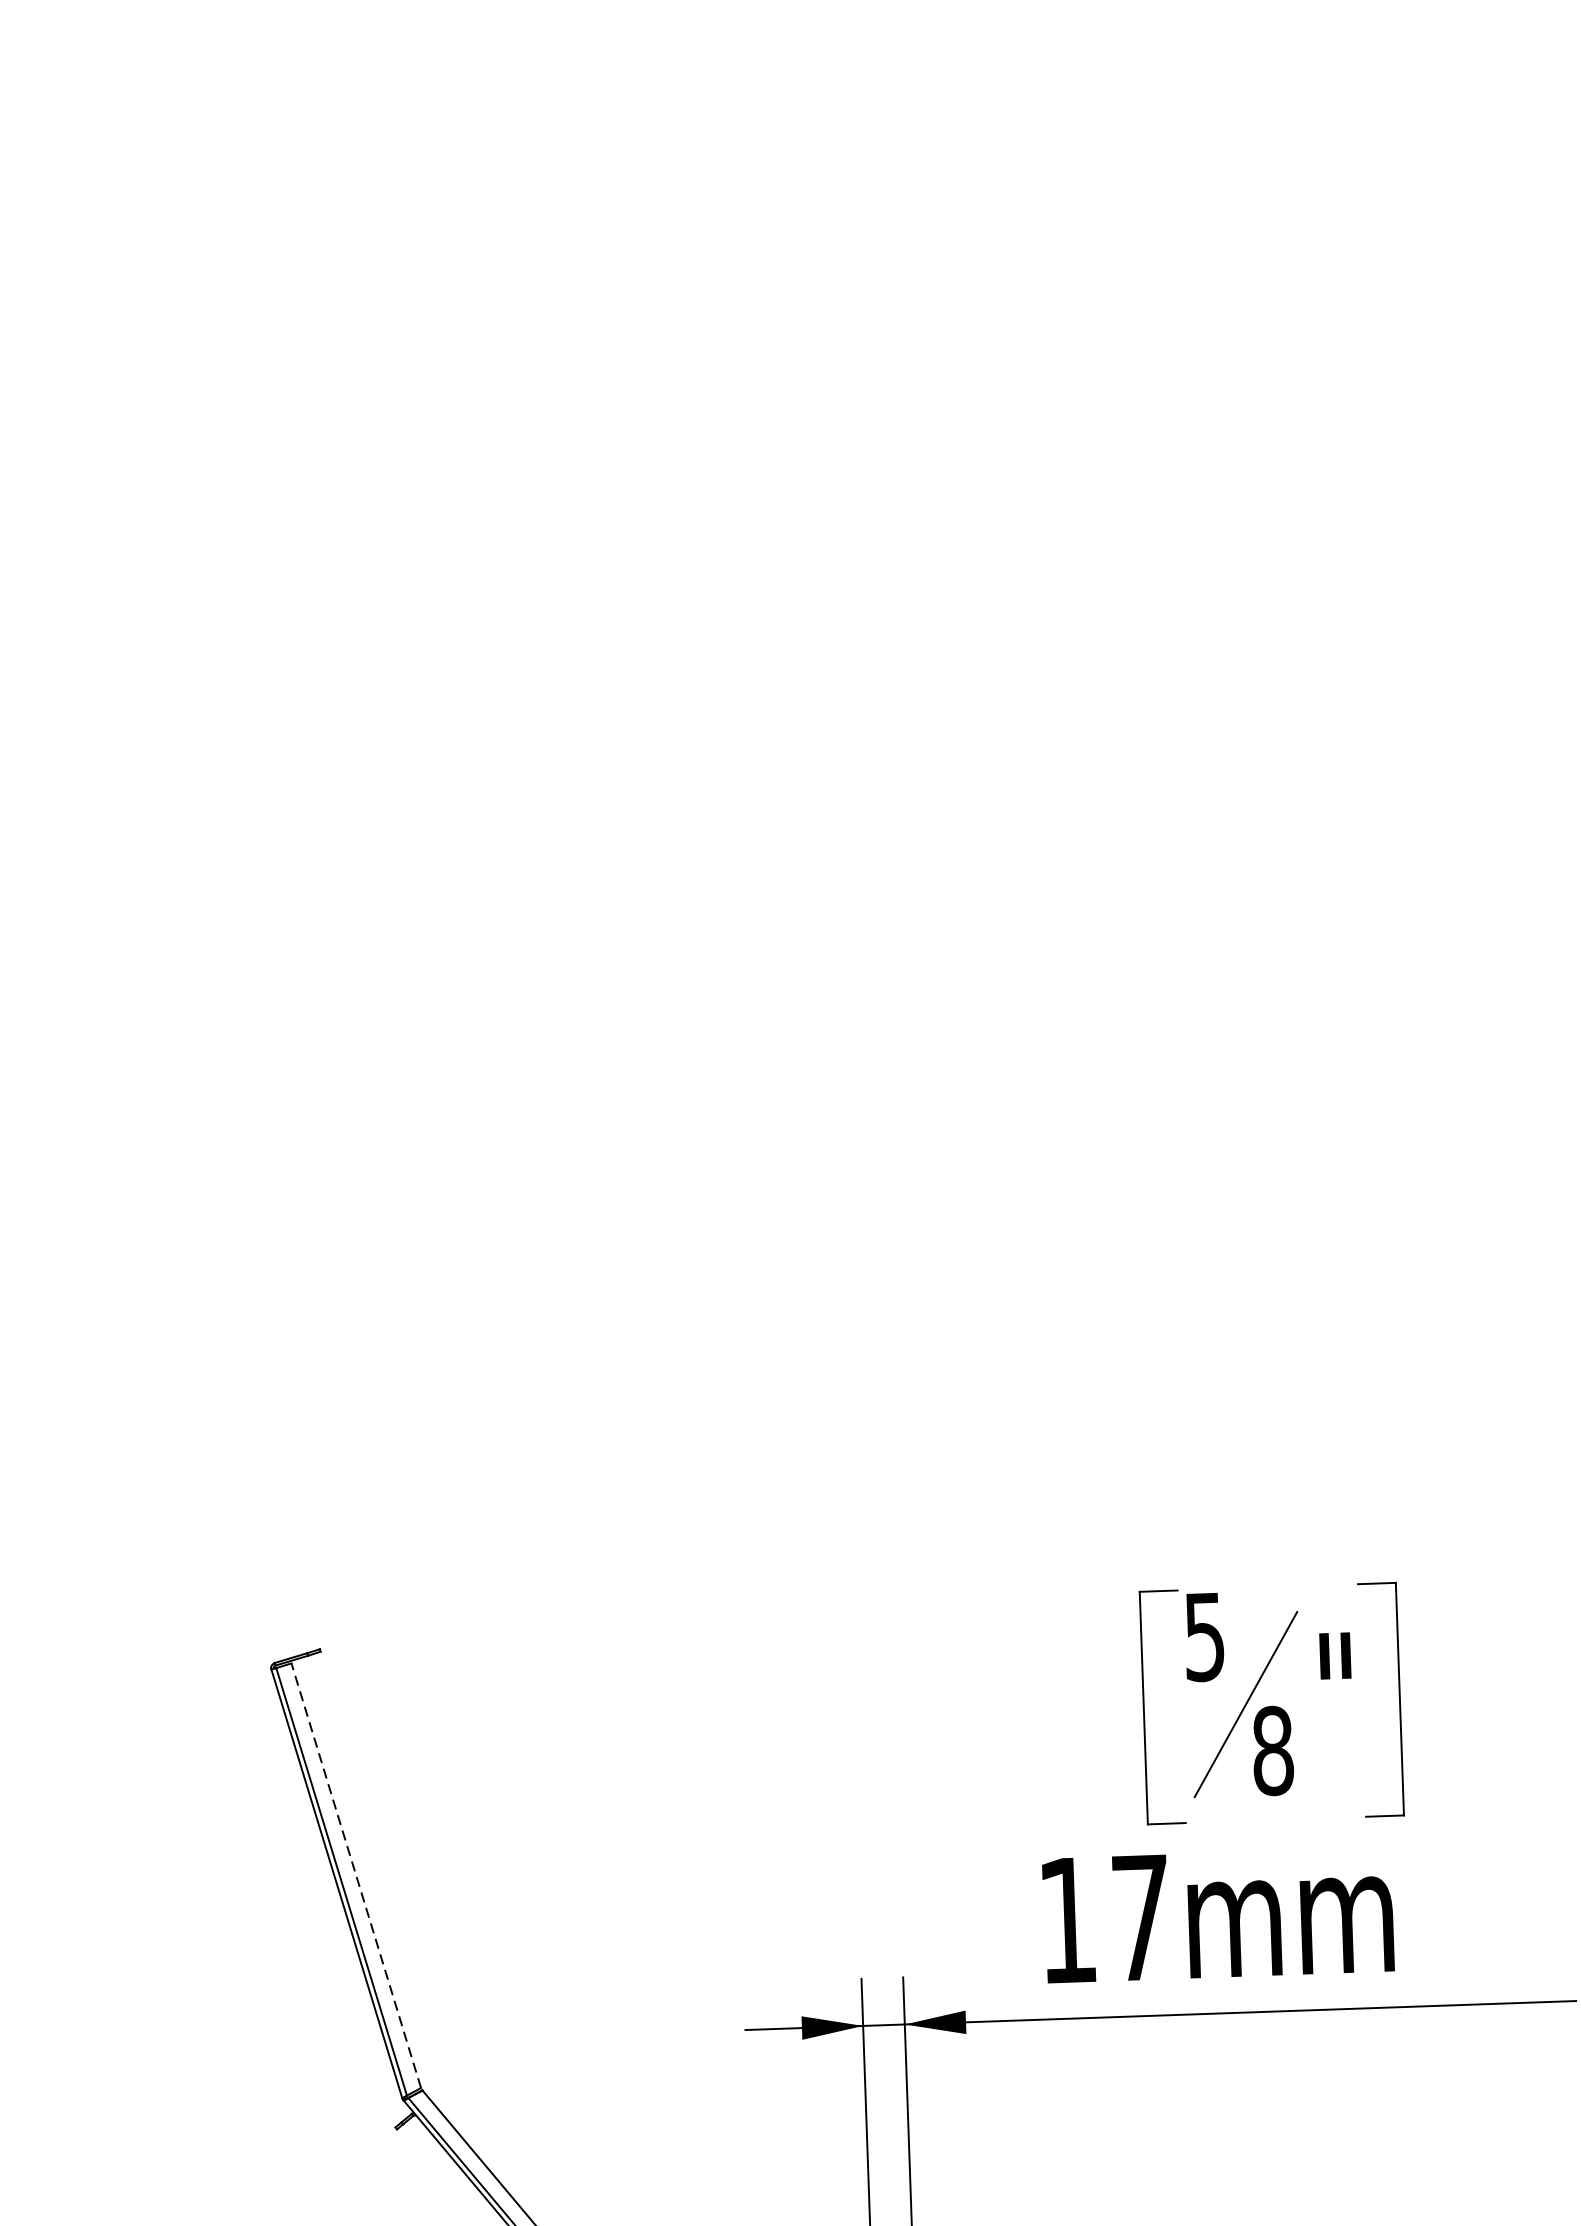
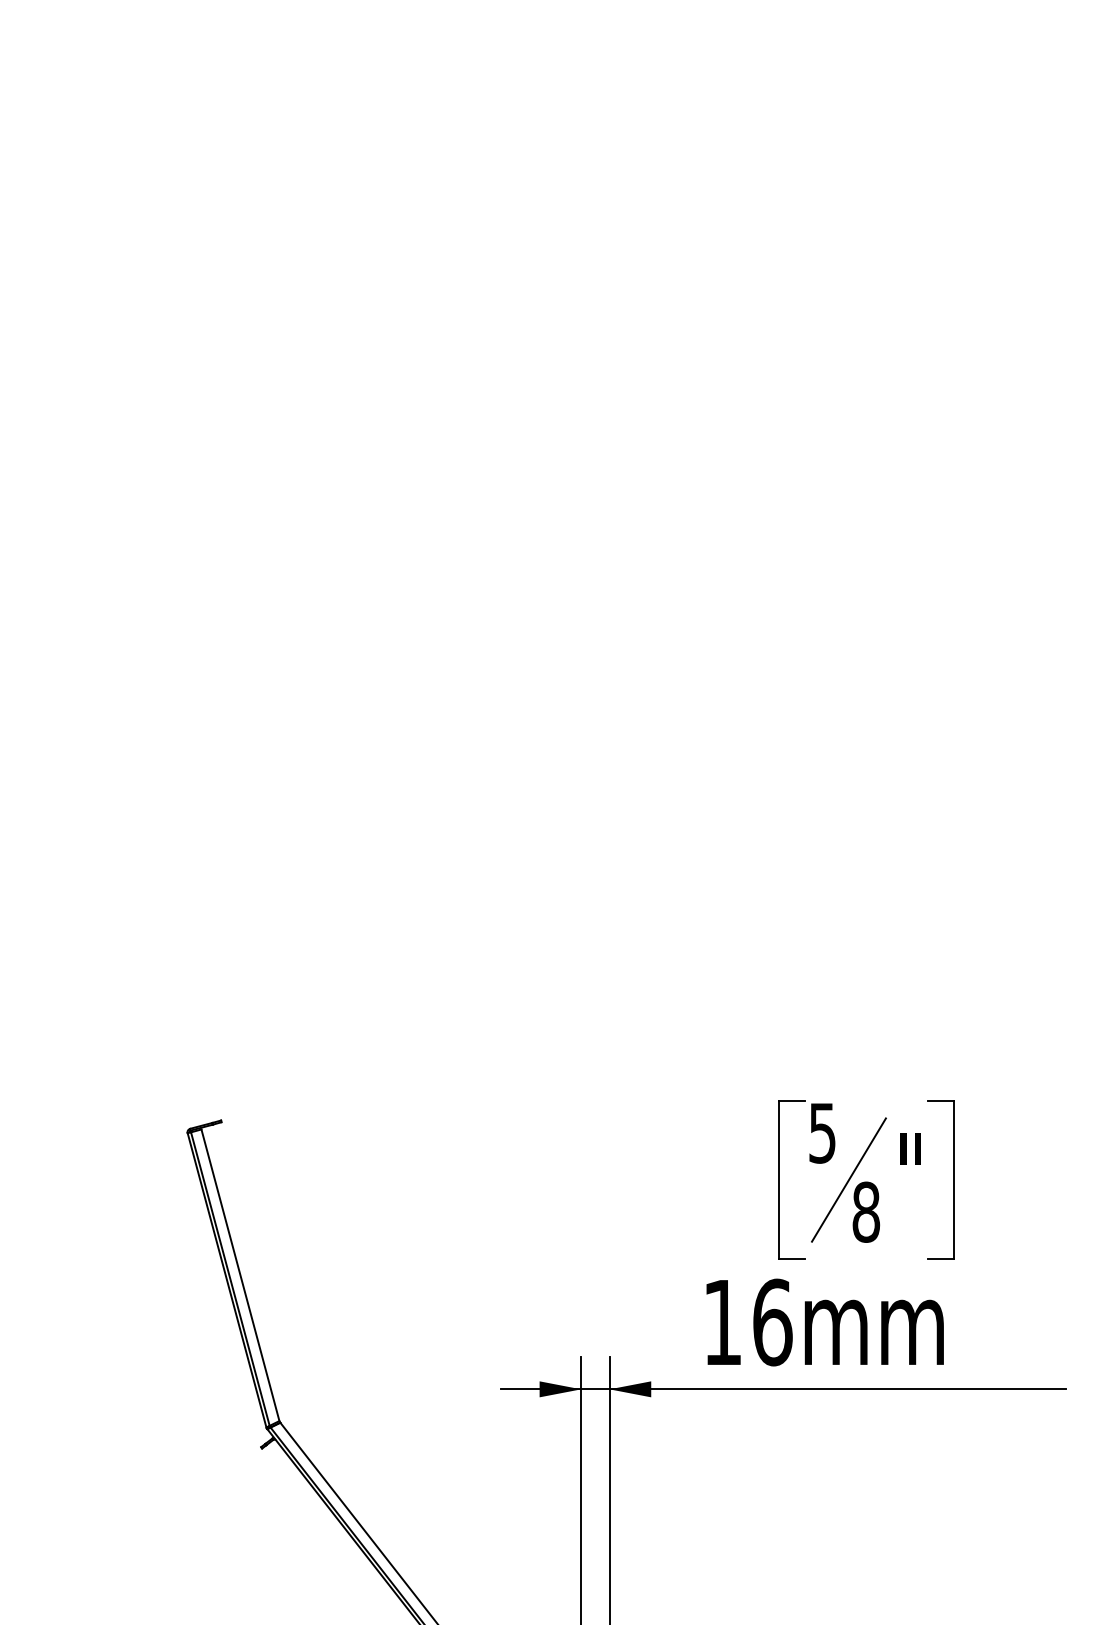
line: (356, 1876) -> (240, 1275), dashed -> solid
text: (1140, 1917) -> (772, 1322), 17mm -> 16mm

